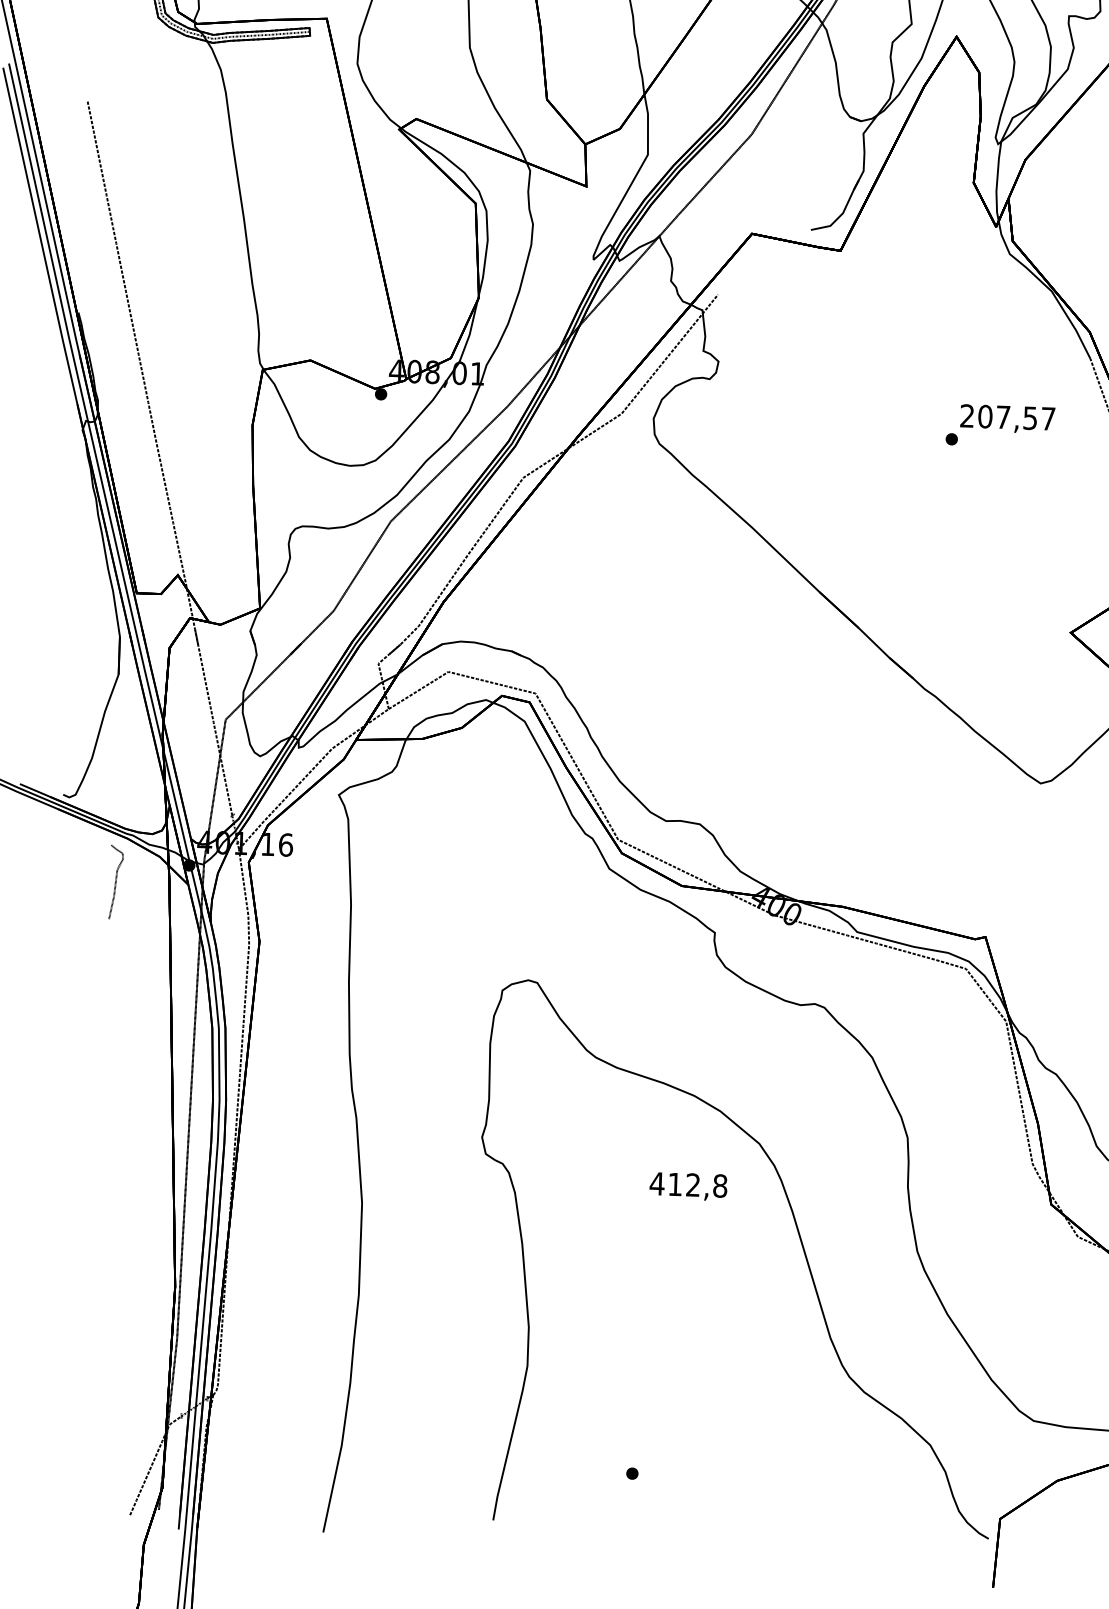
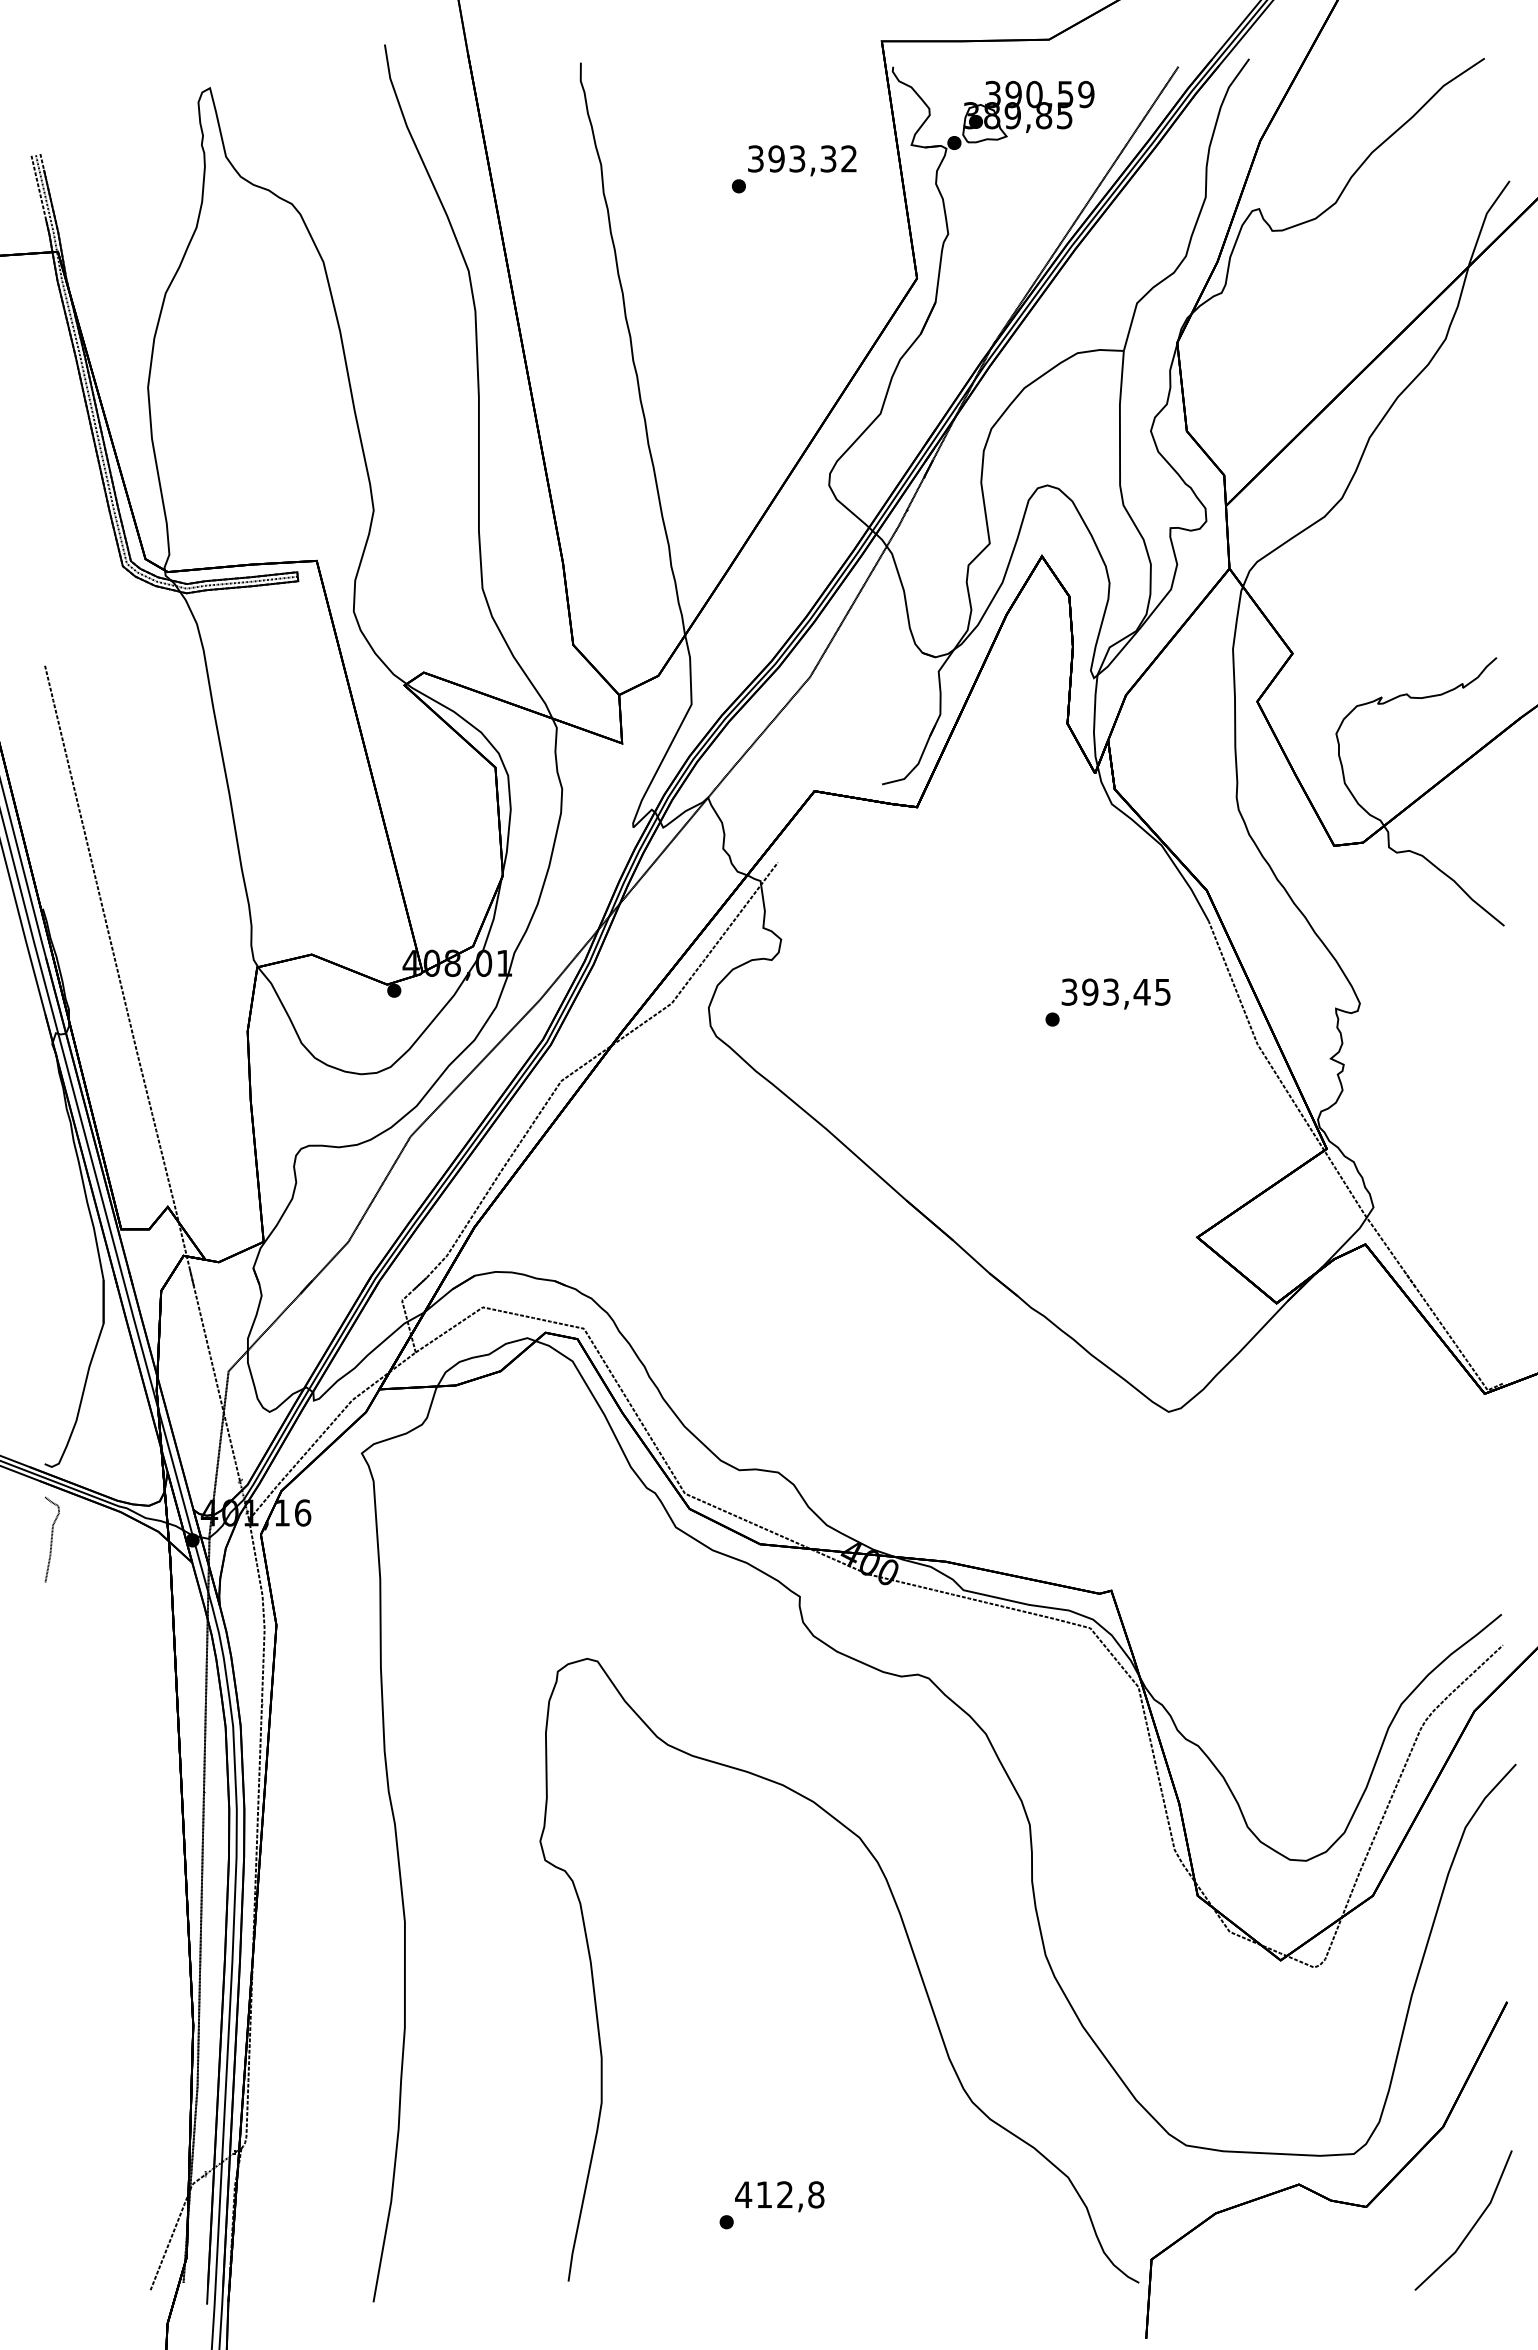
text: (1007, 416) -> (1115, 991), 207,57 -> 393,45
curve: (115, 882) -> (51, 1539), moved
text: (688, 1186) -> (779, 2196), moved

